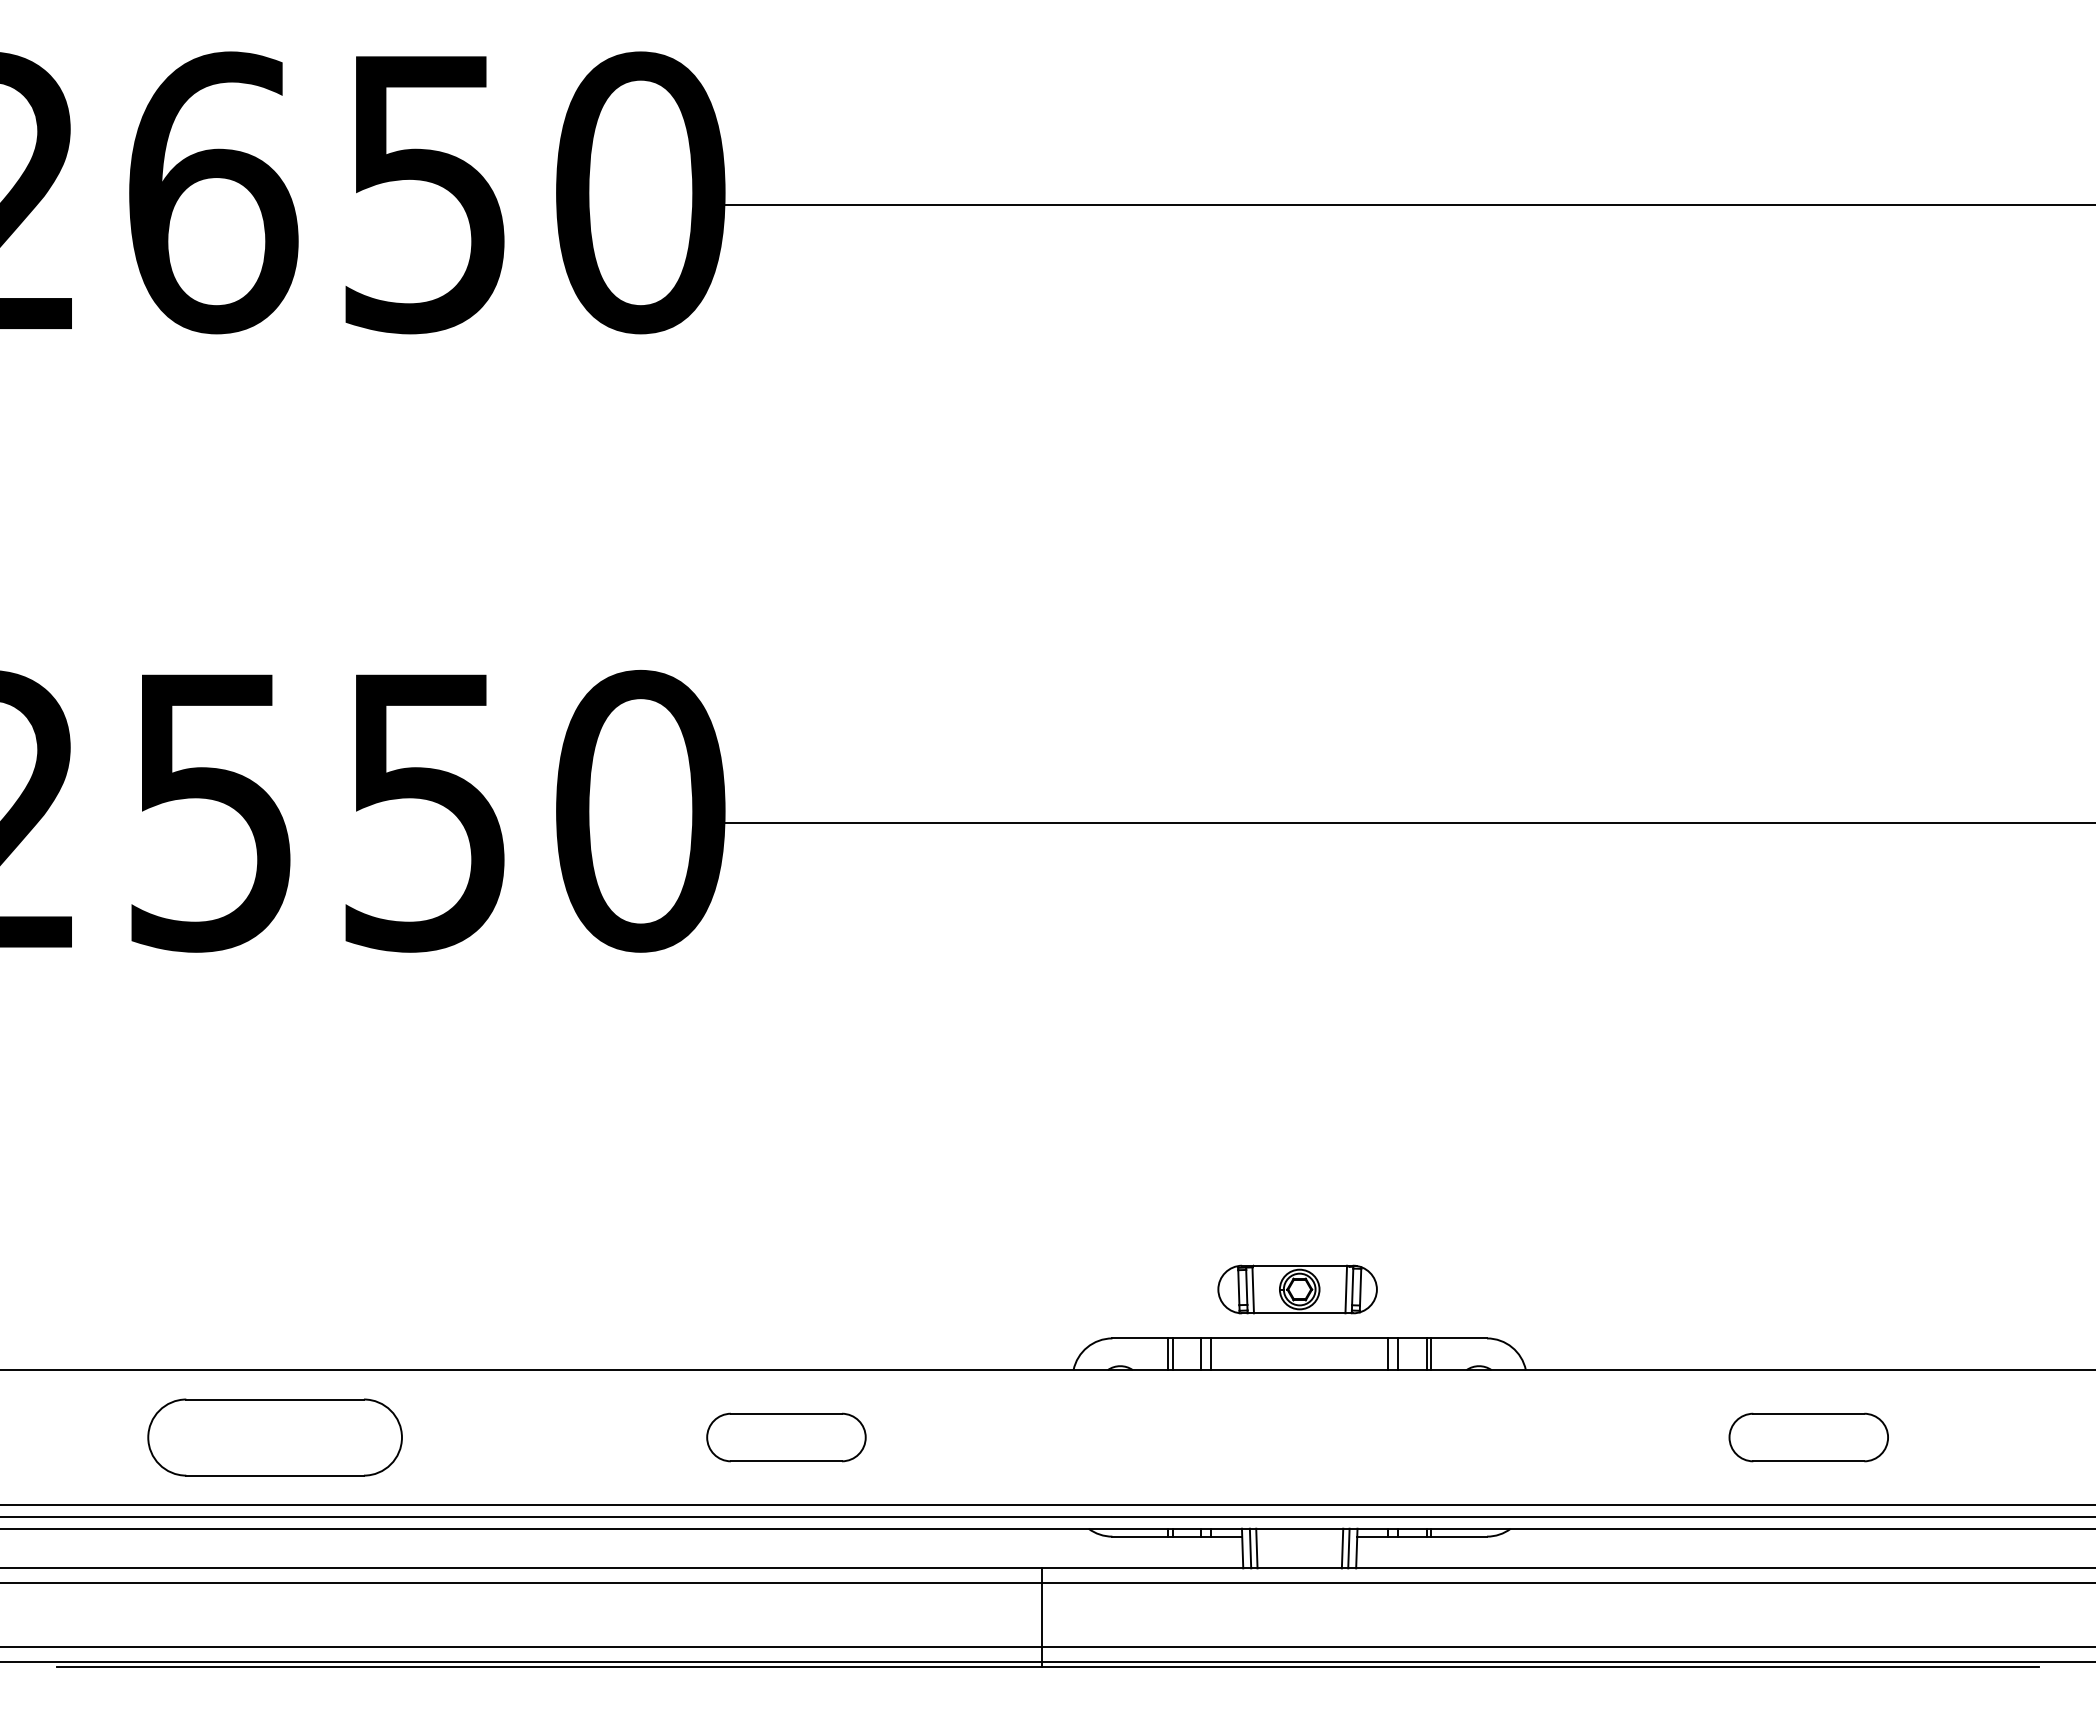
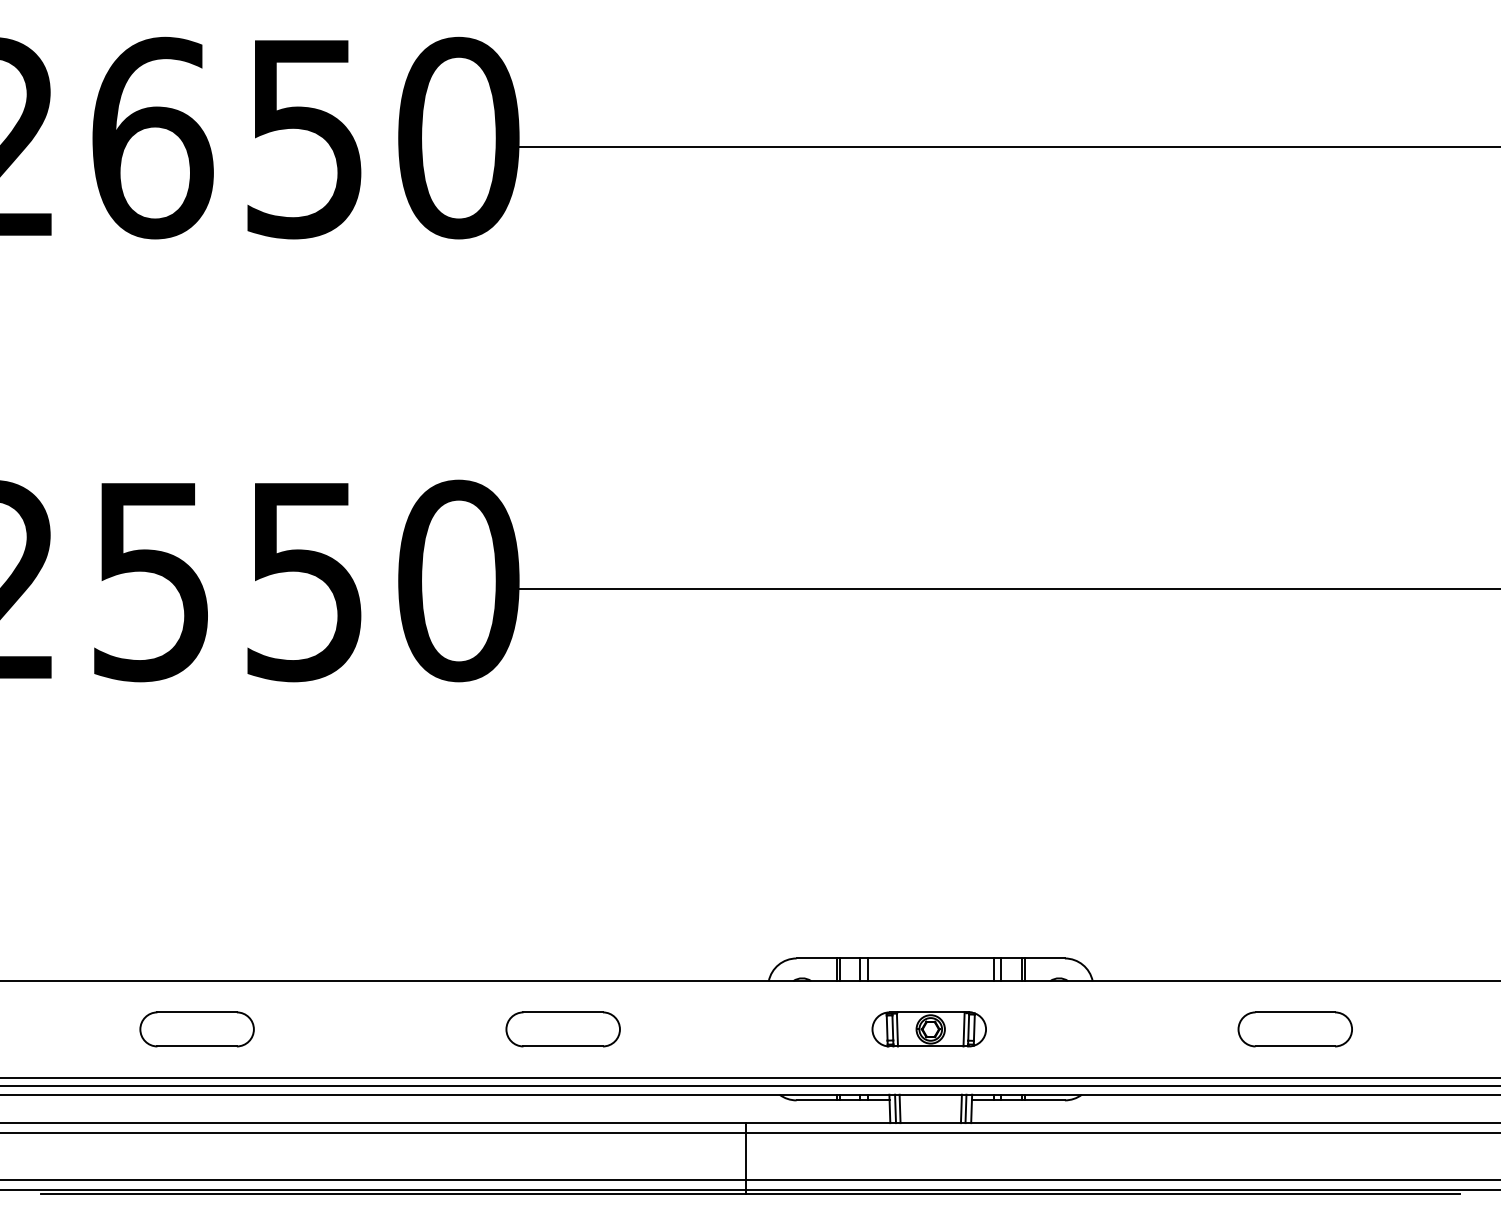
part: (1297, 1289) -> (929, 1029), moved
part: (275, 1437) -> (197, 1029), size x0.62

